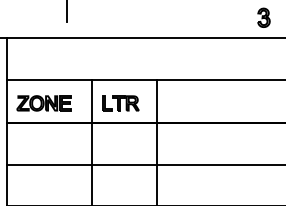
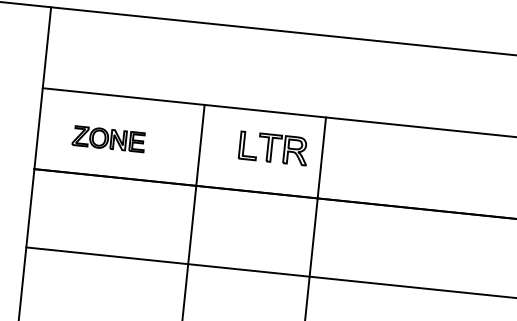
part: (43, 103) -> (107, 139), size x0.7
part: (120, 103) -> (272, 148), moved

